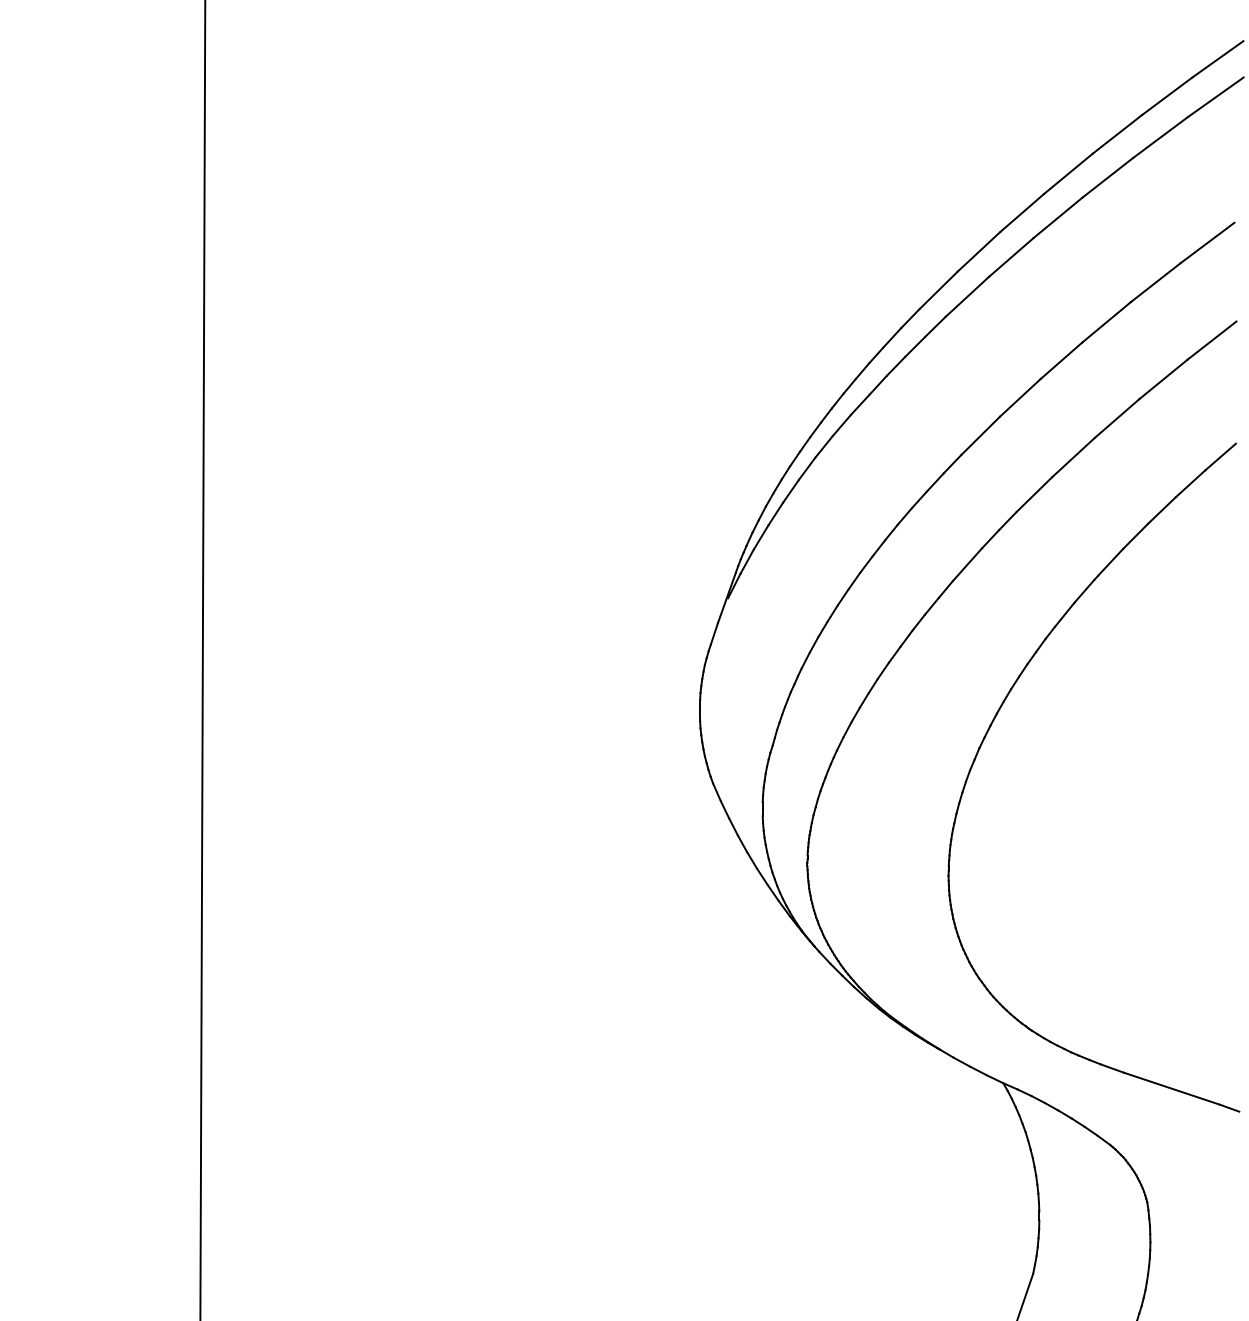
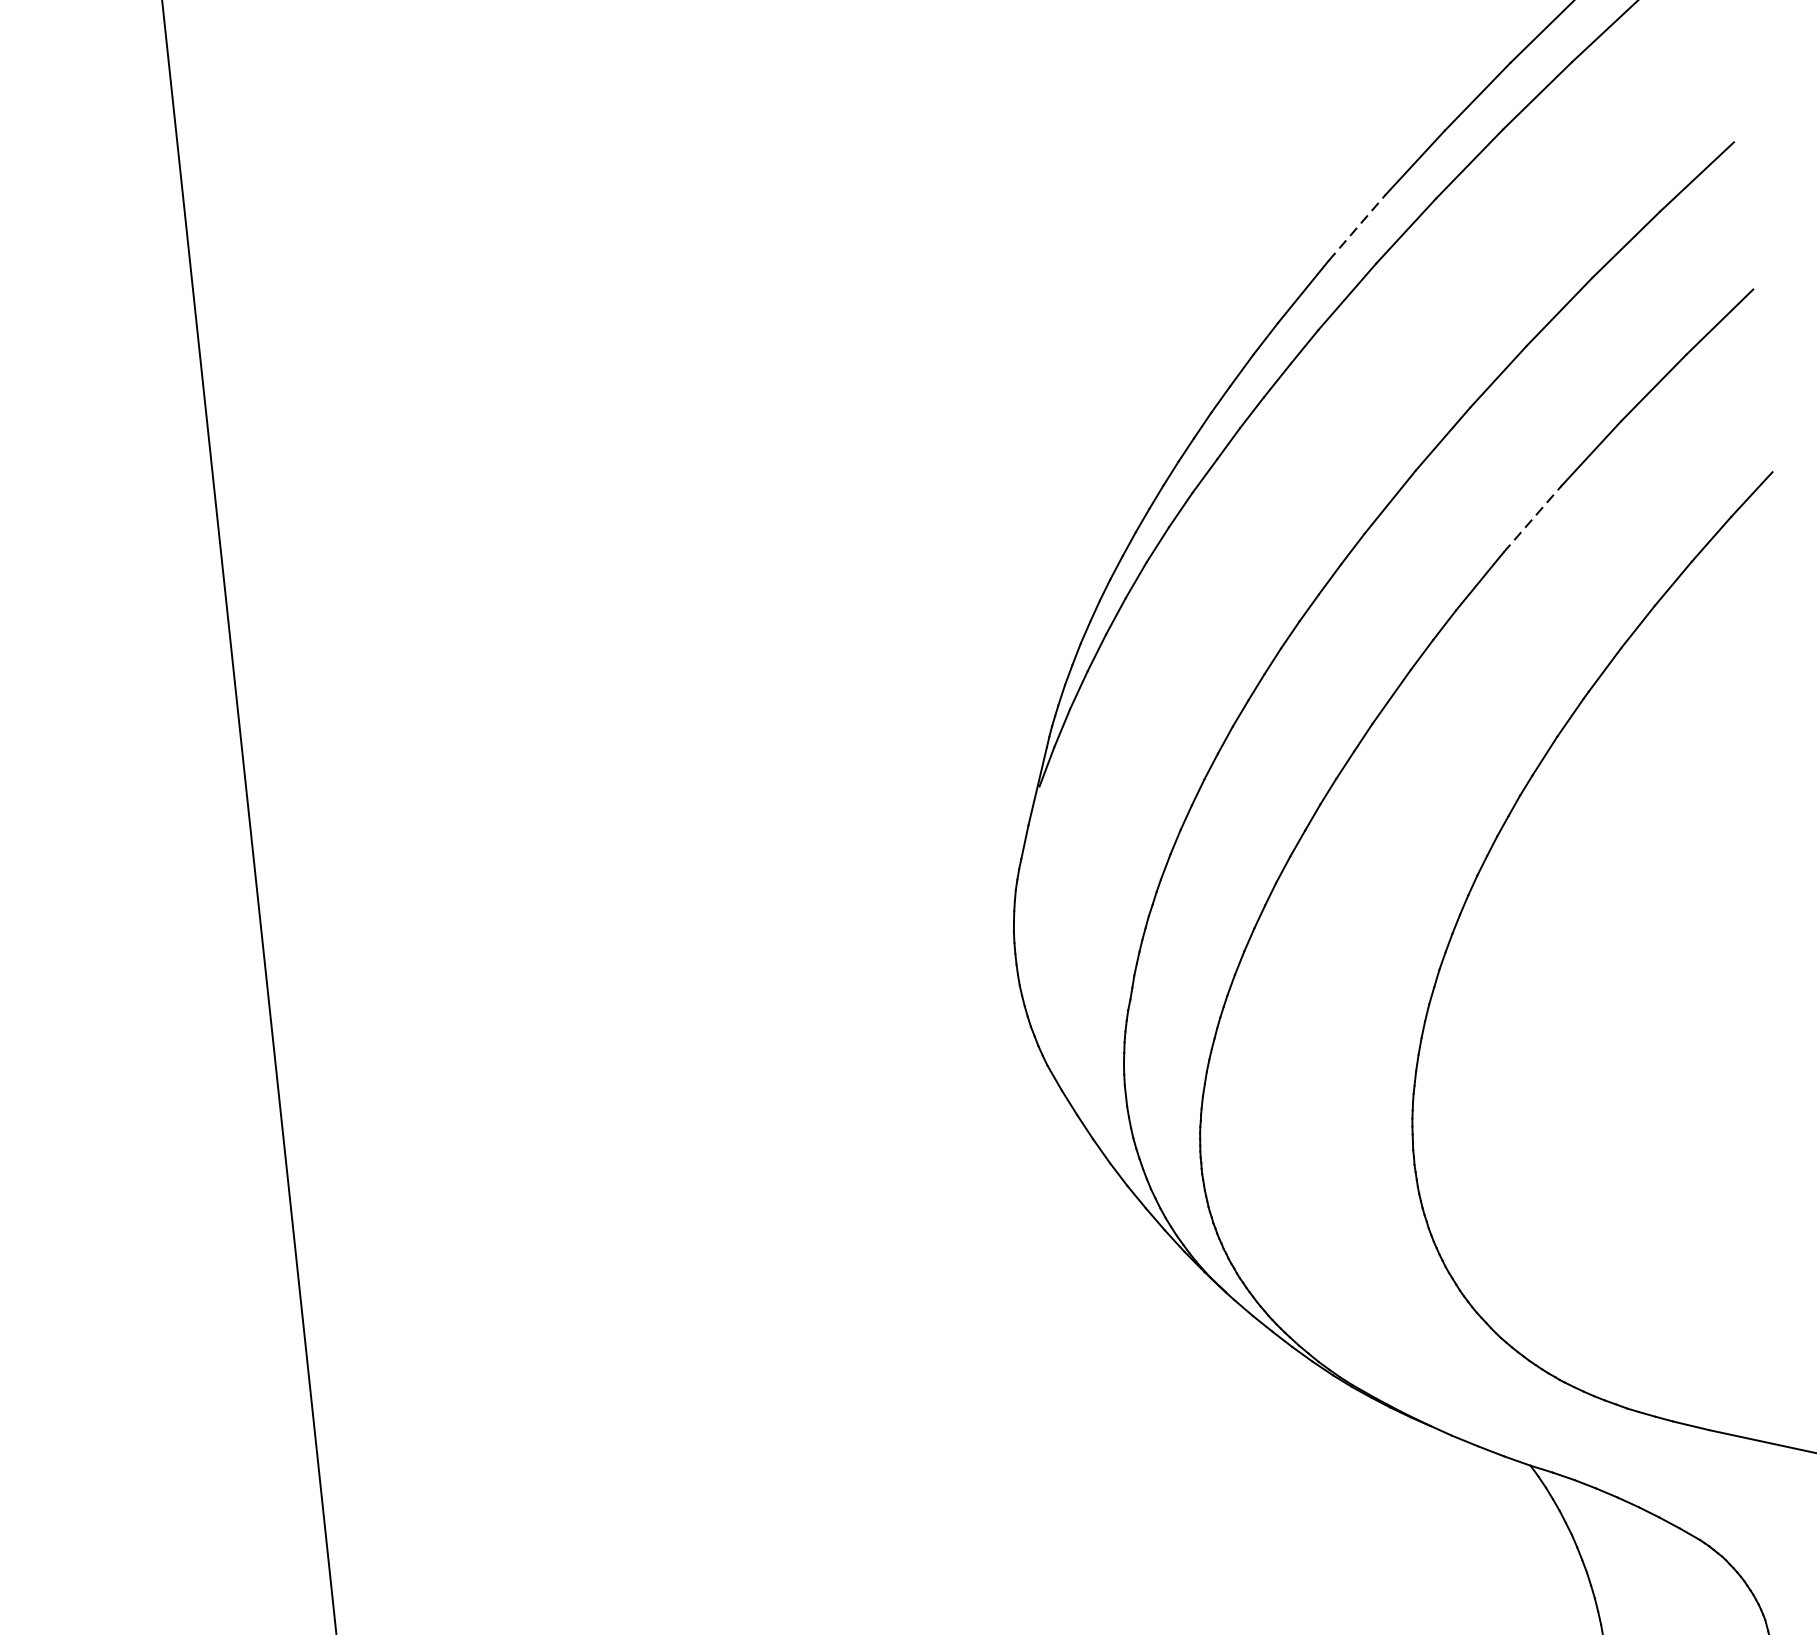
line: (979, 251) -> (1357, 227), solid -> dashed
line: (1073, 457) -> (1532, 519), solid -> dashed

